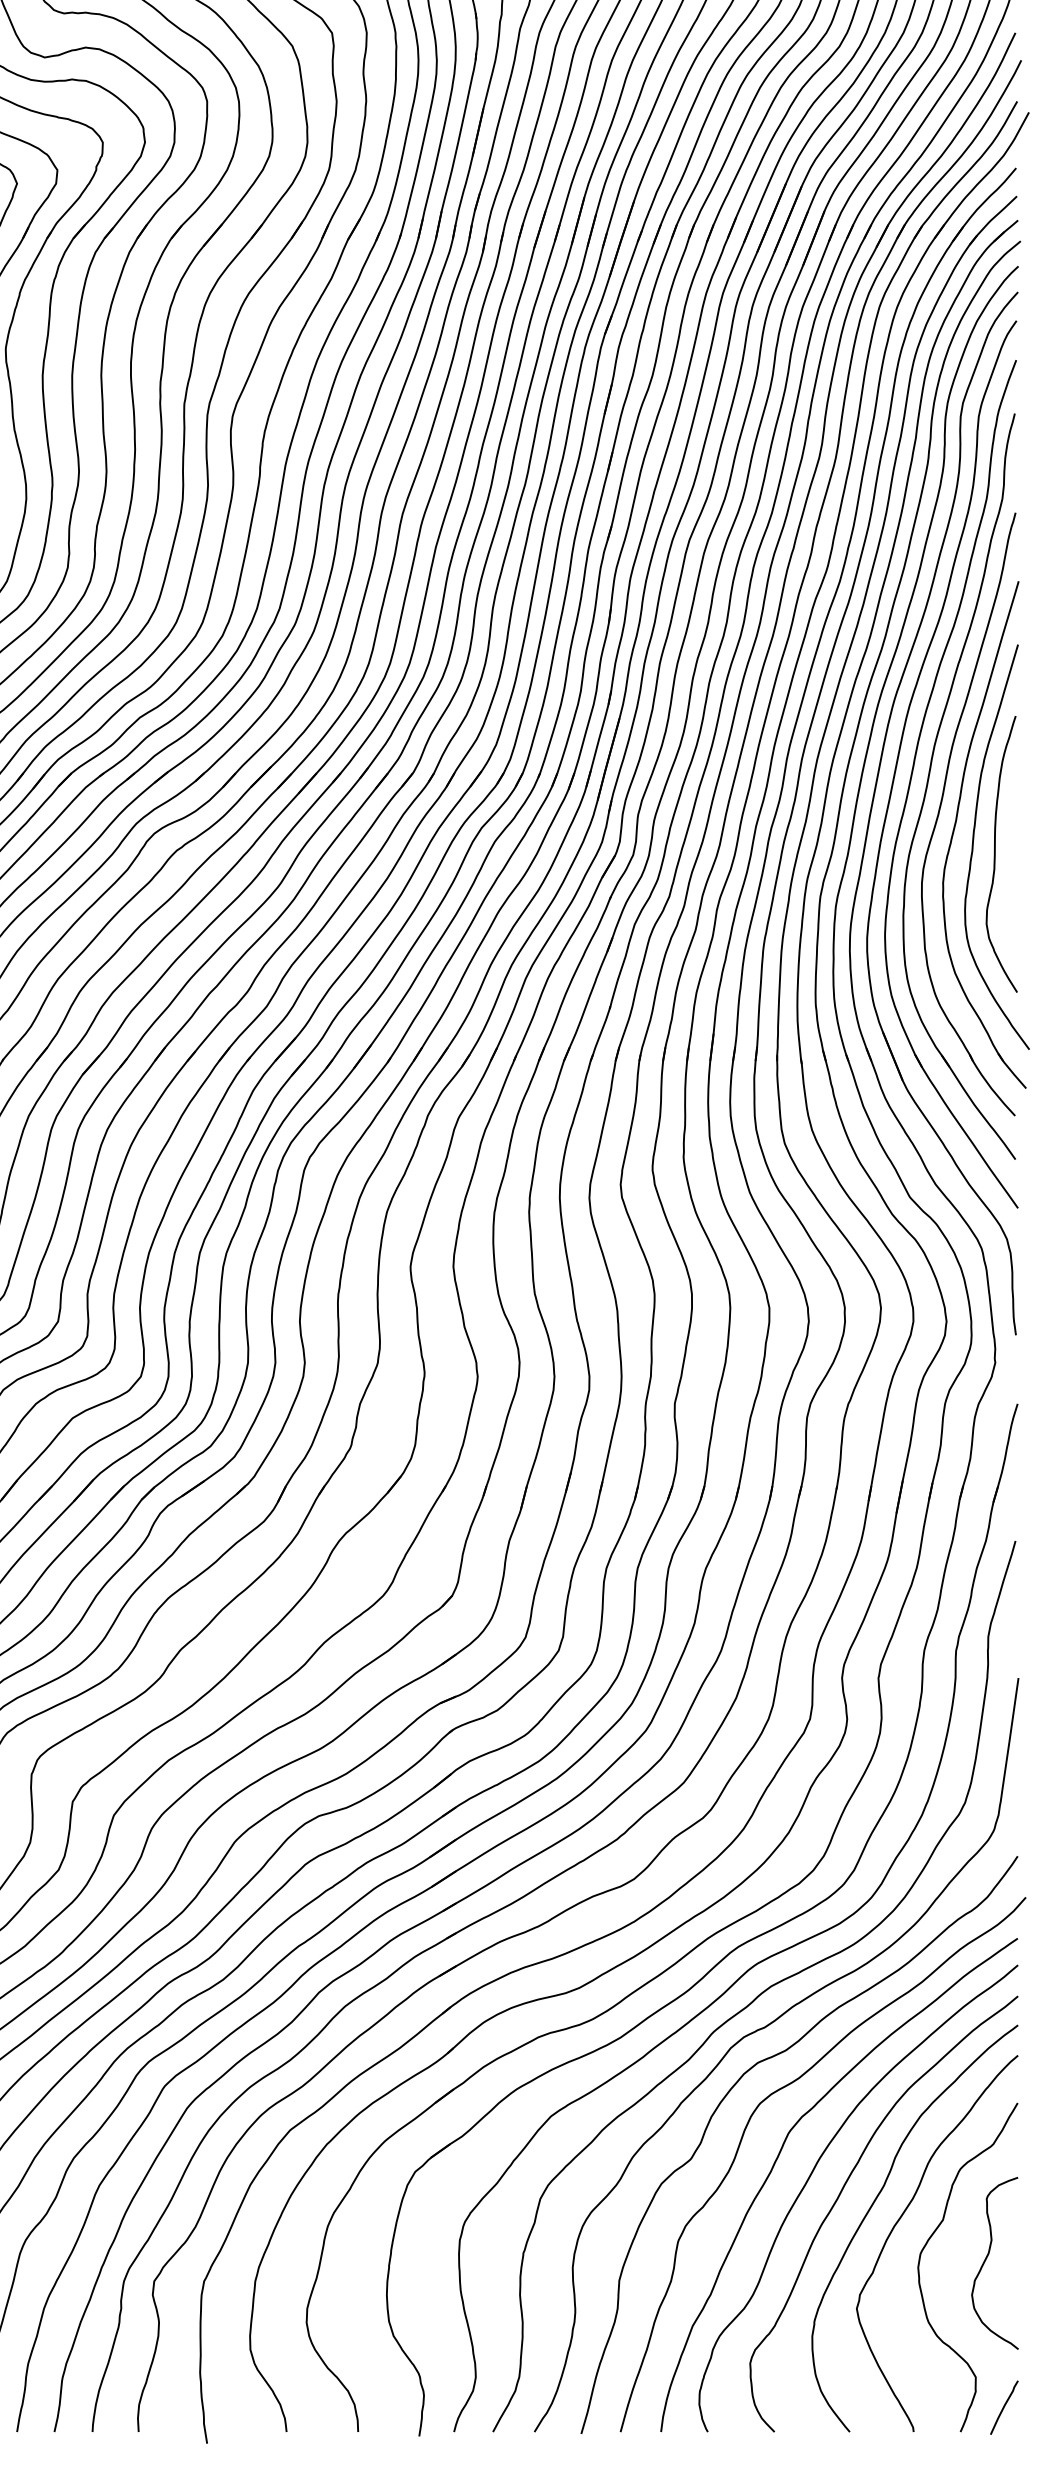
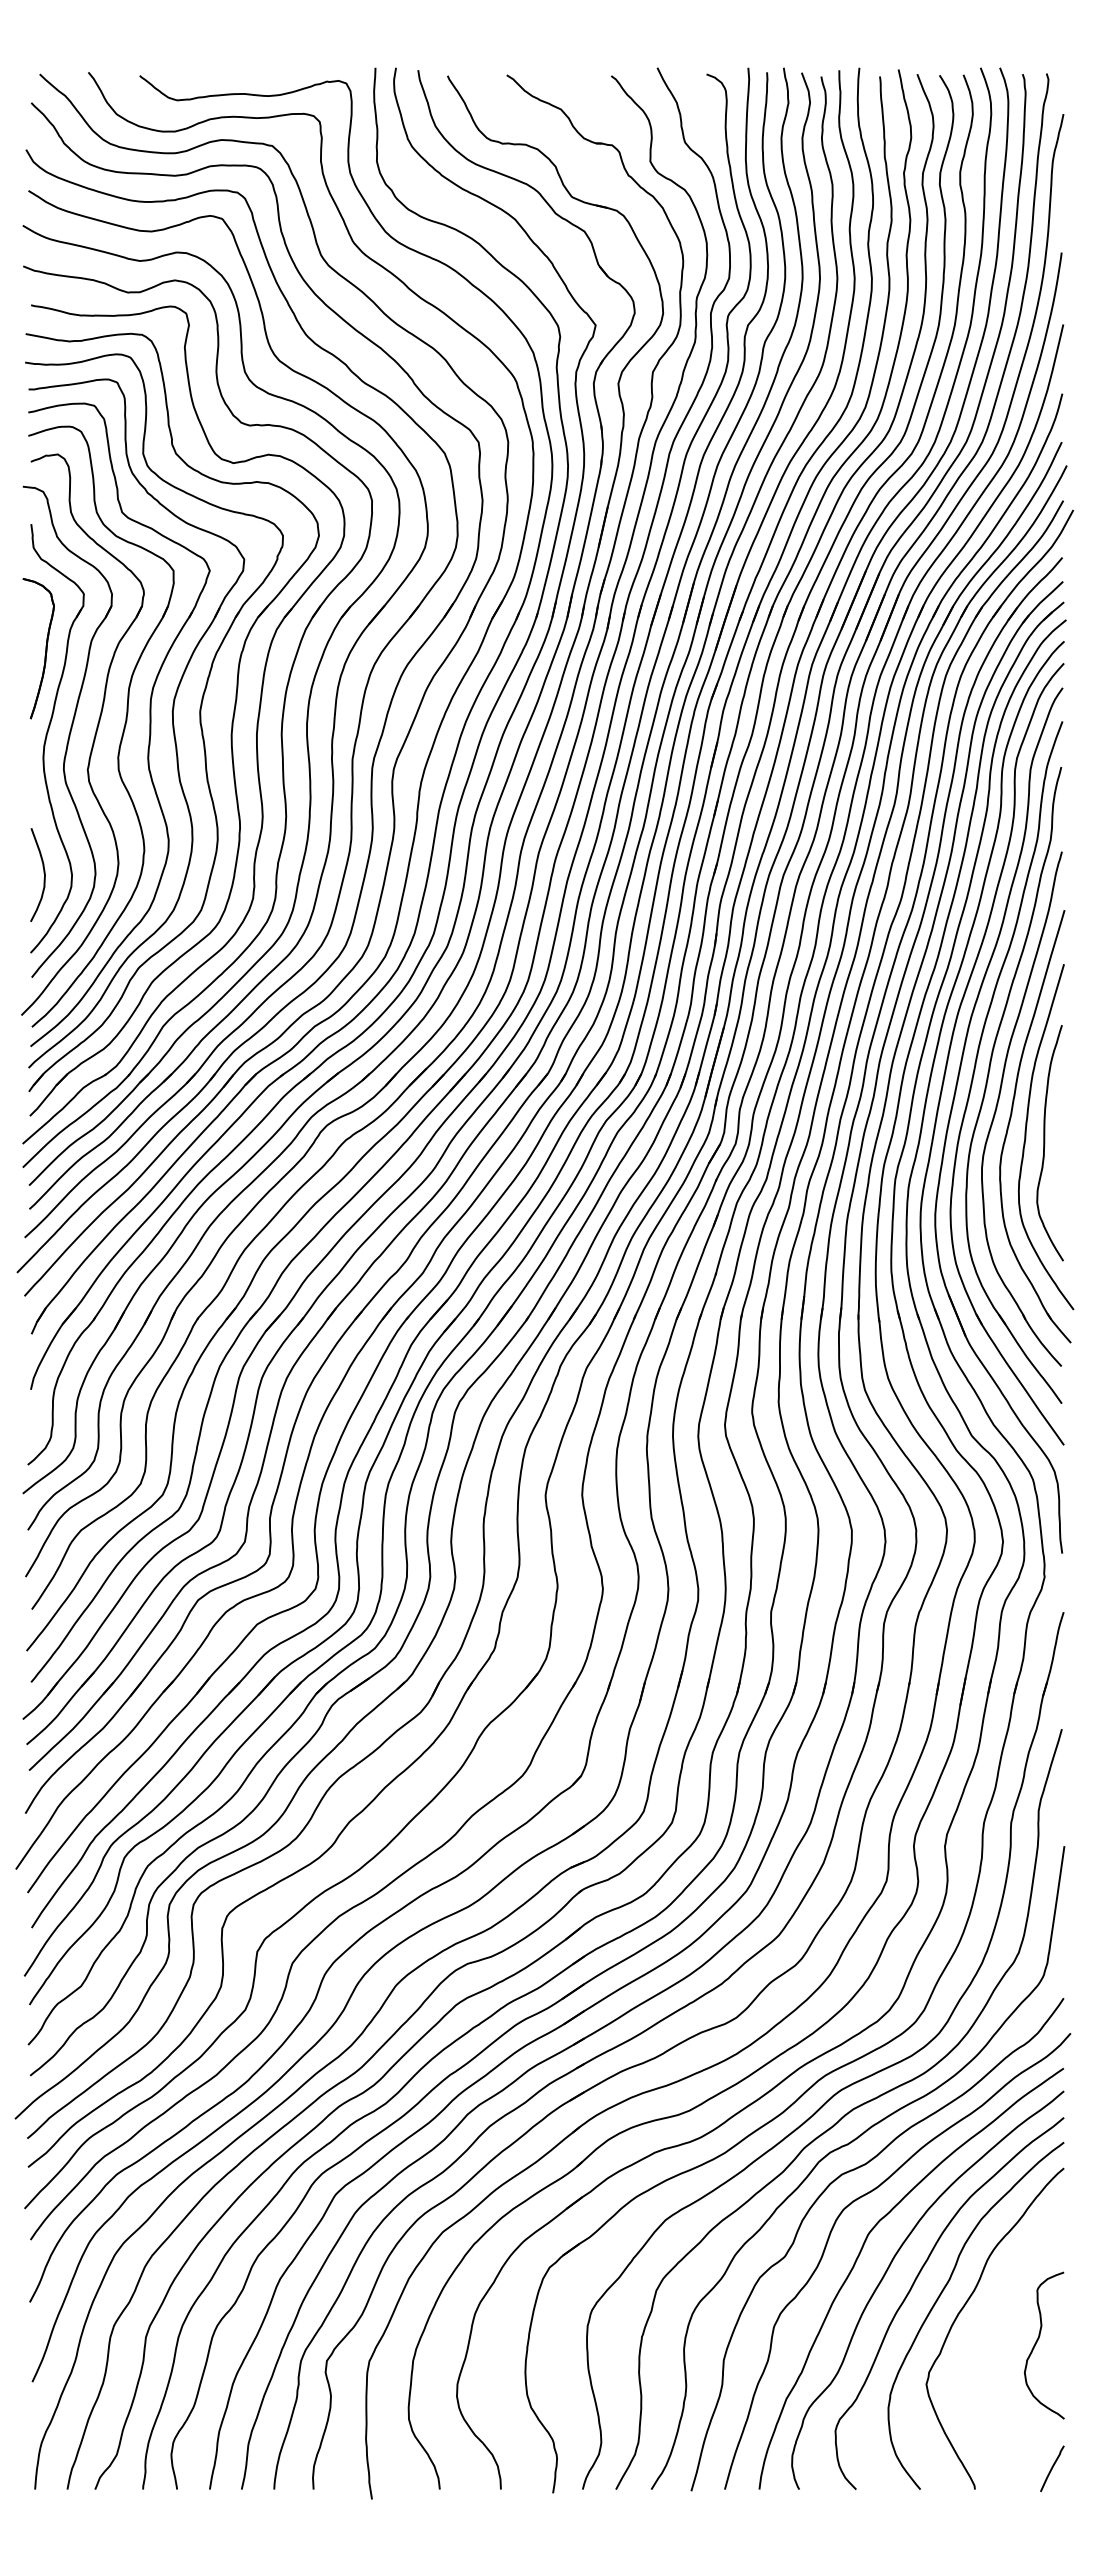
curve: (928, 2243) -> (987, 2328), removed

